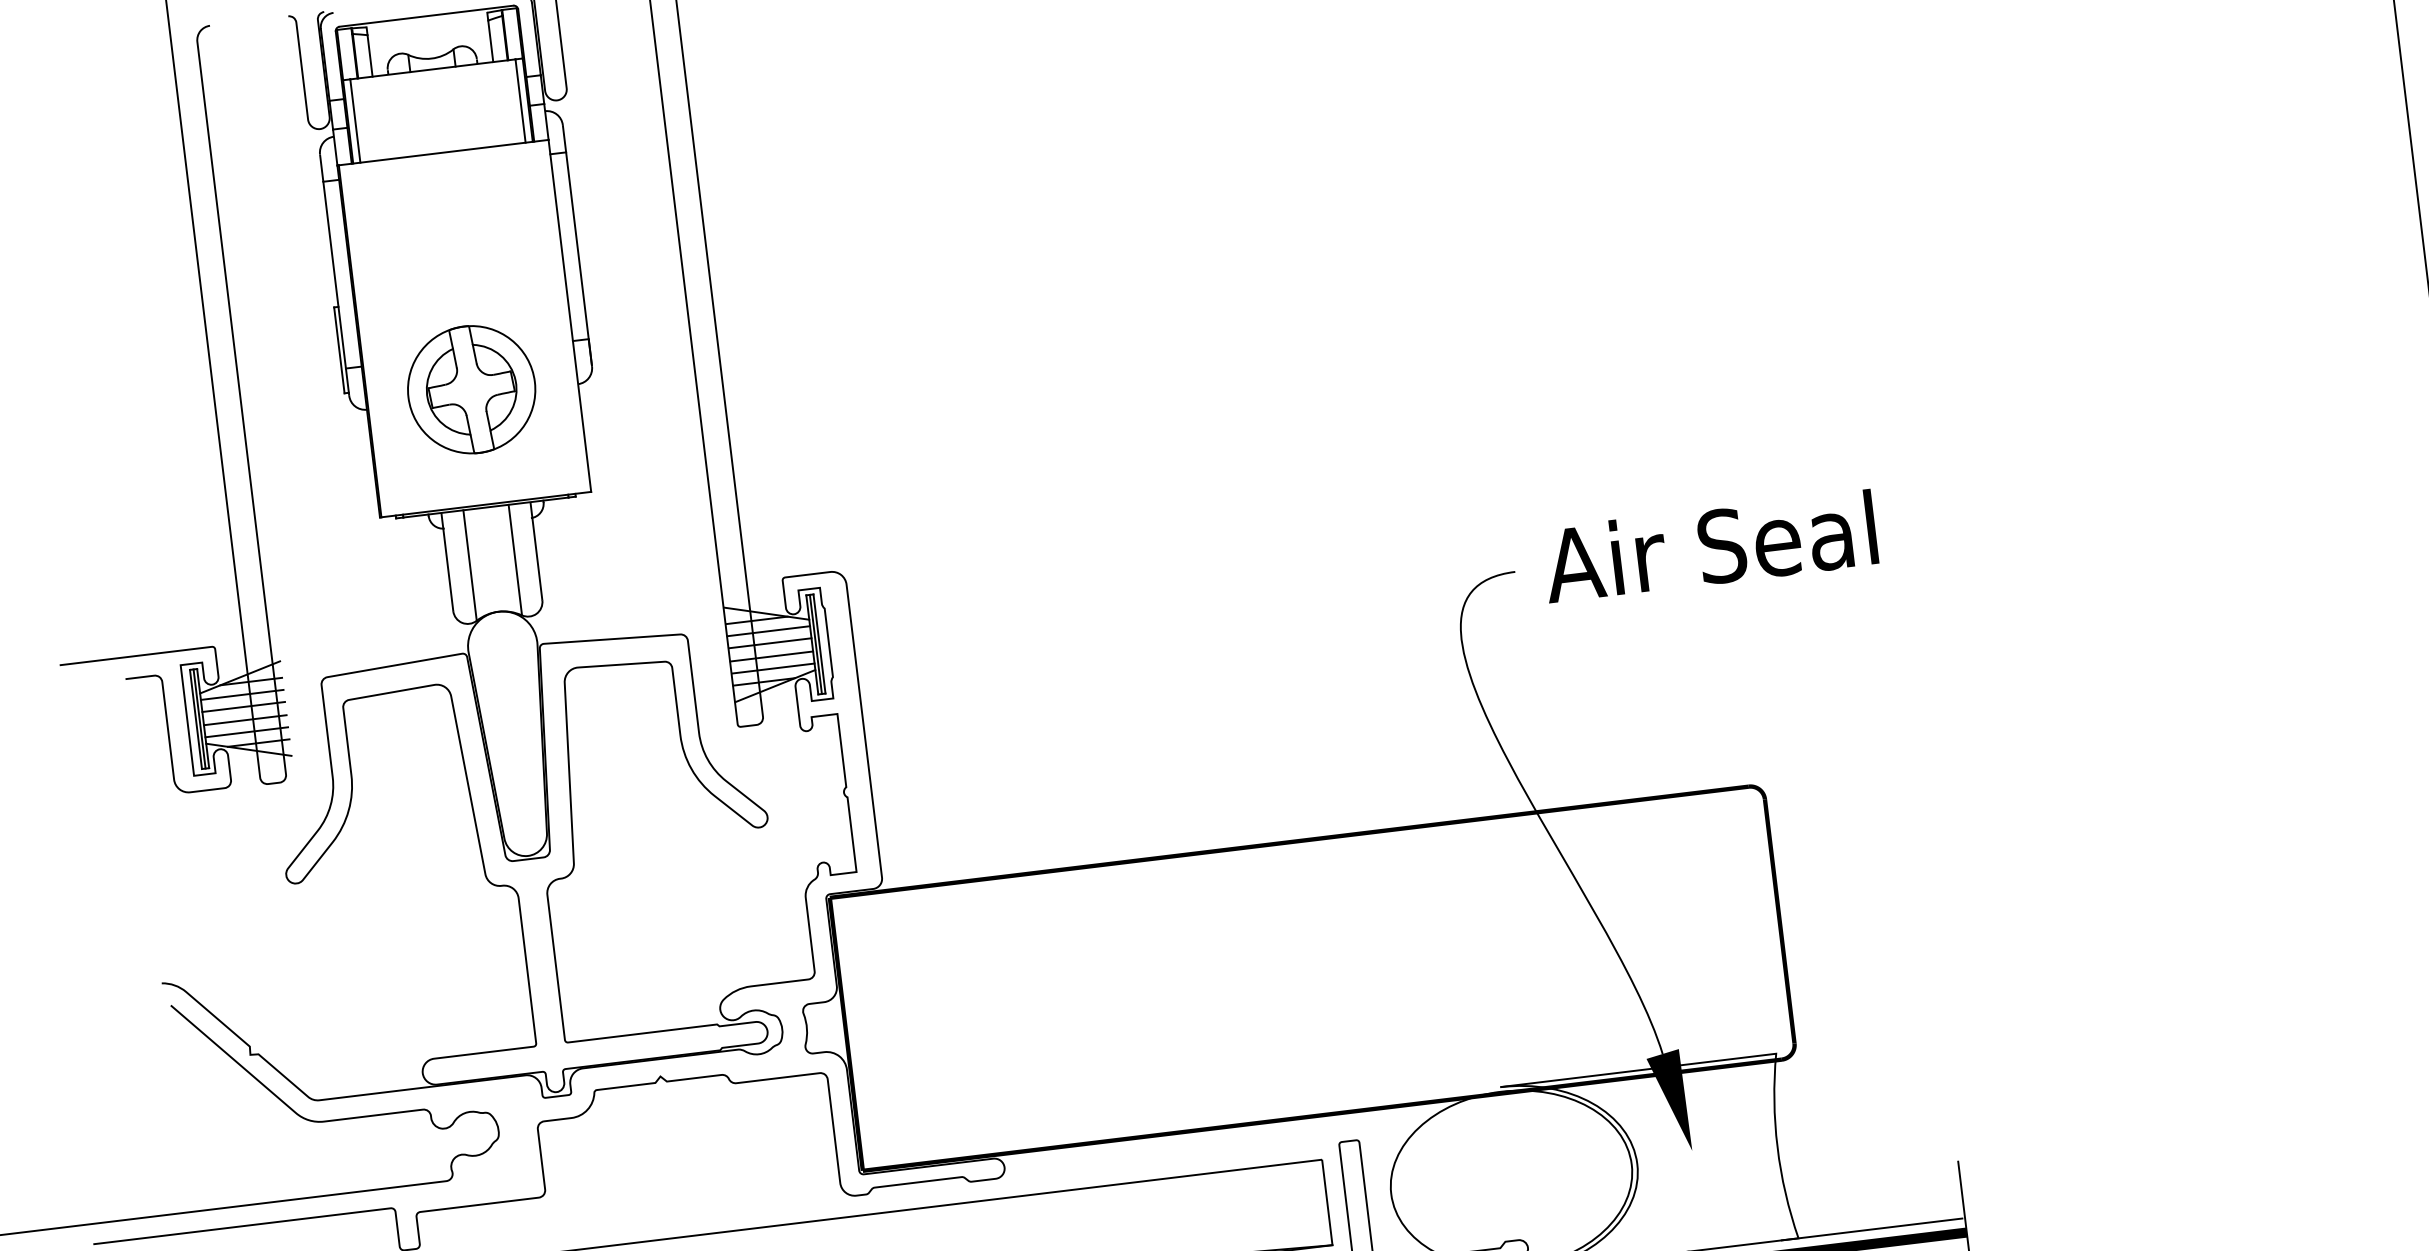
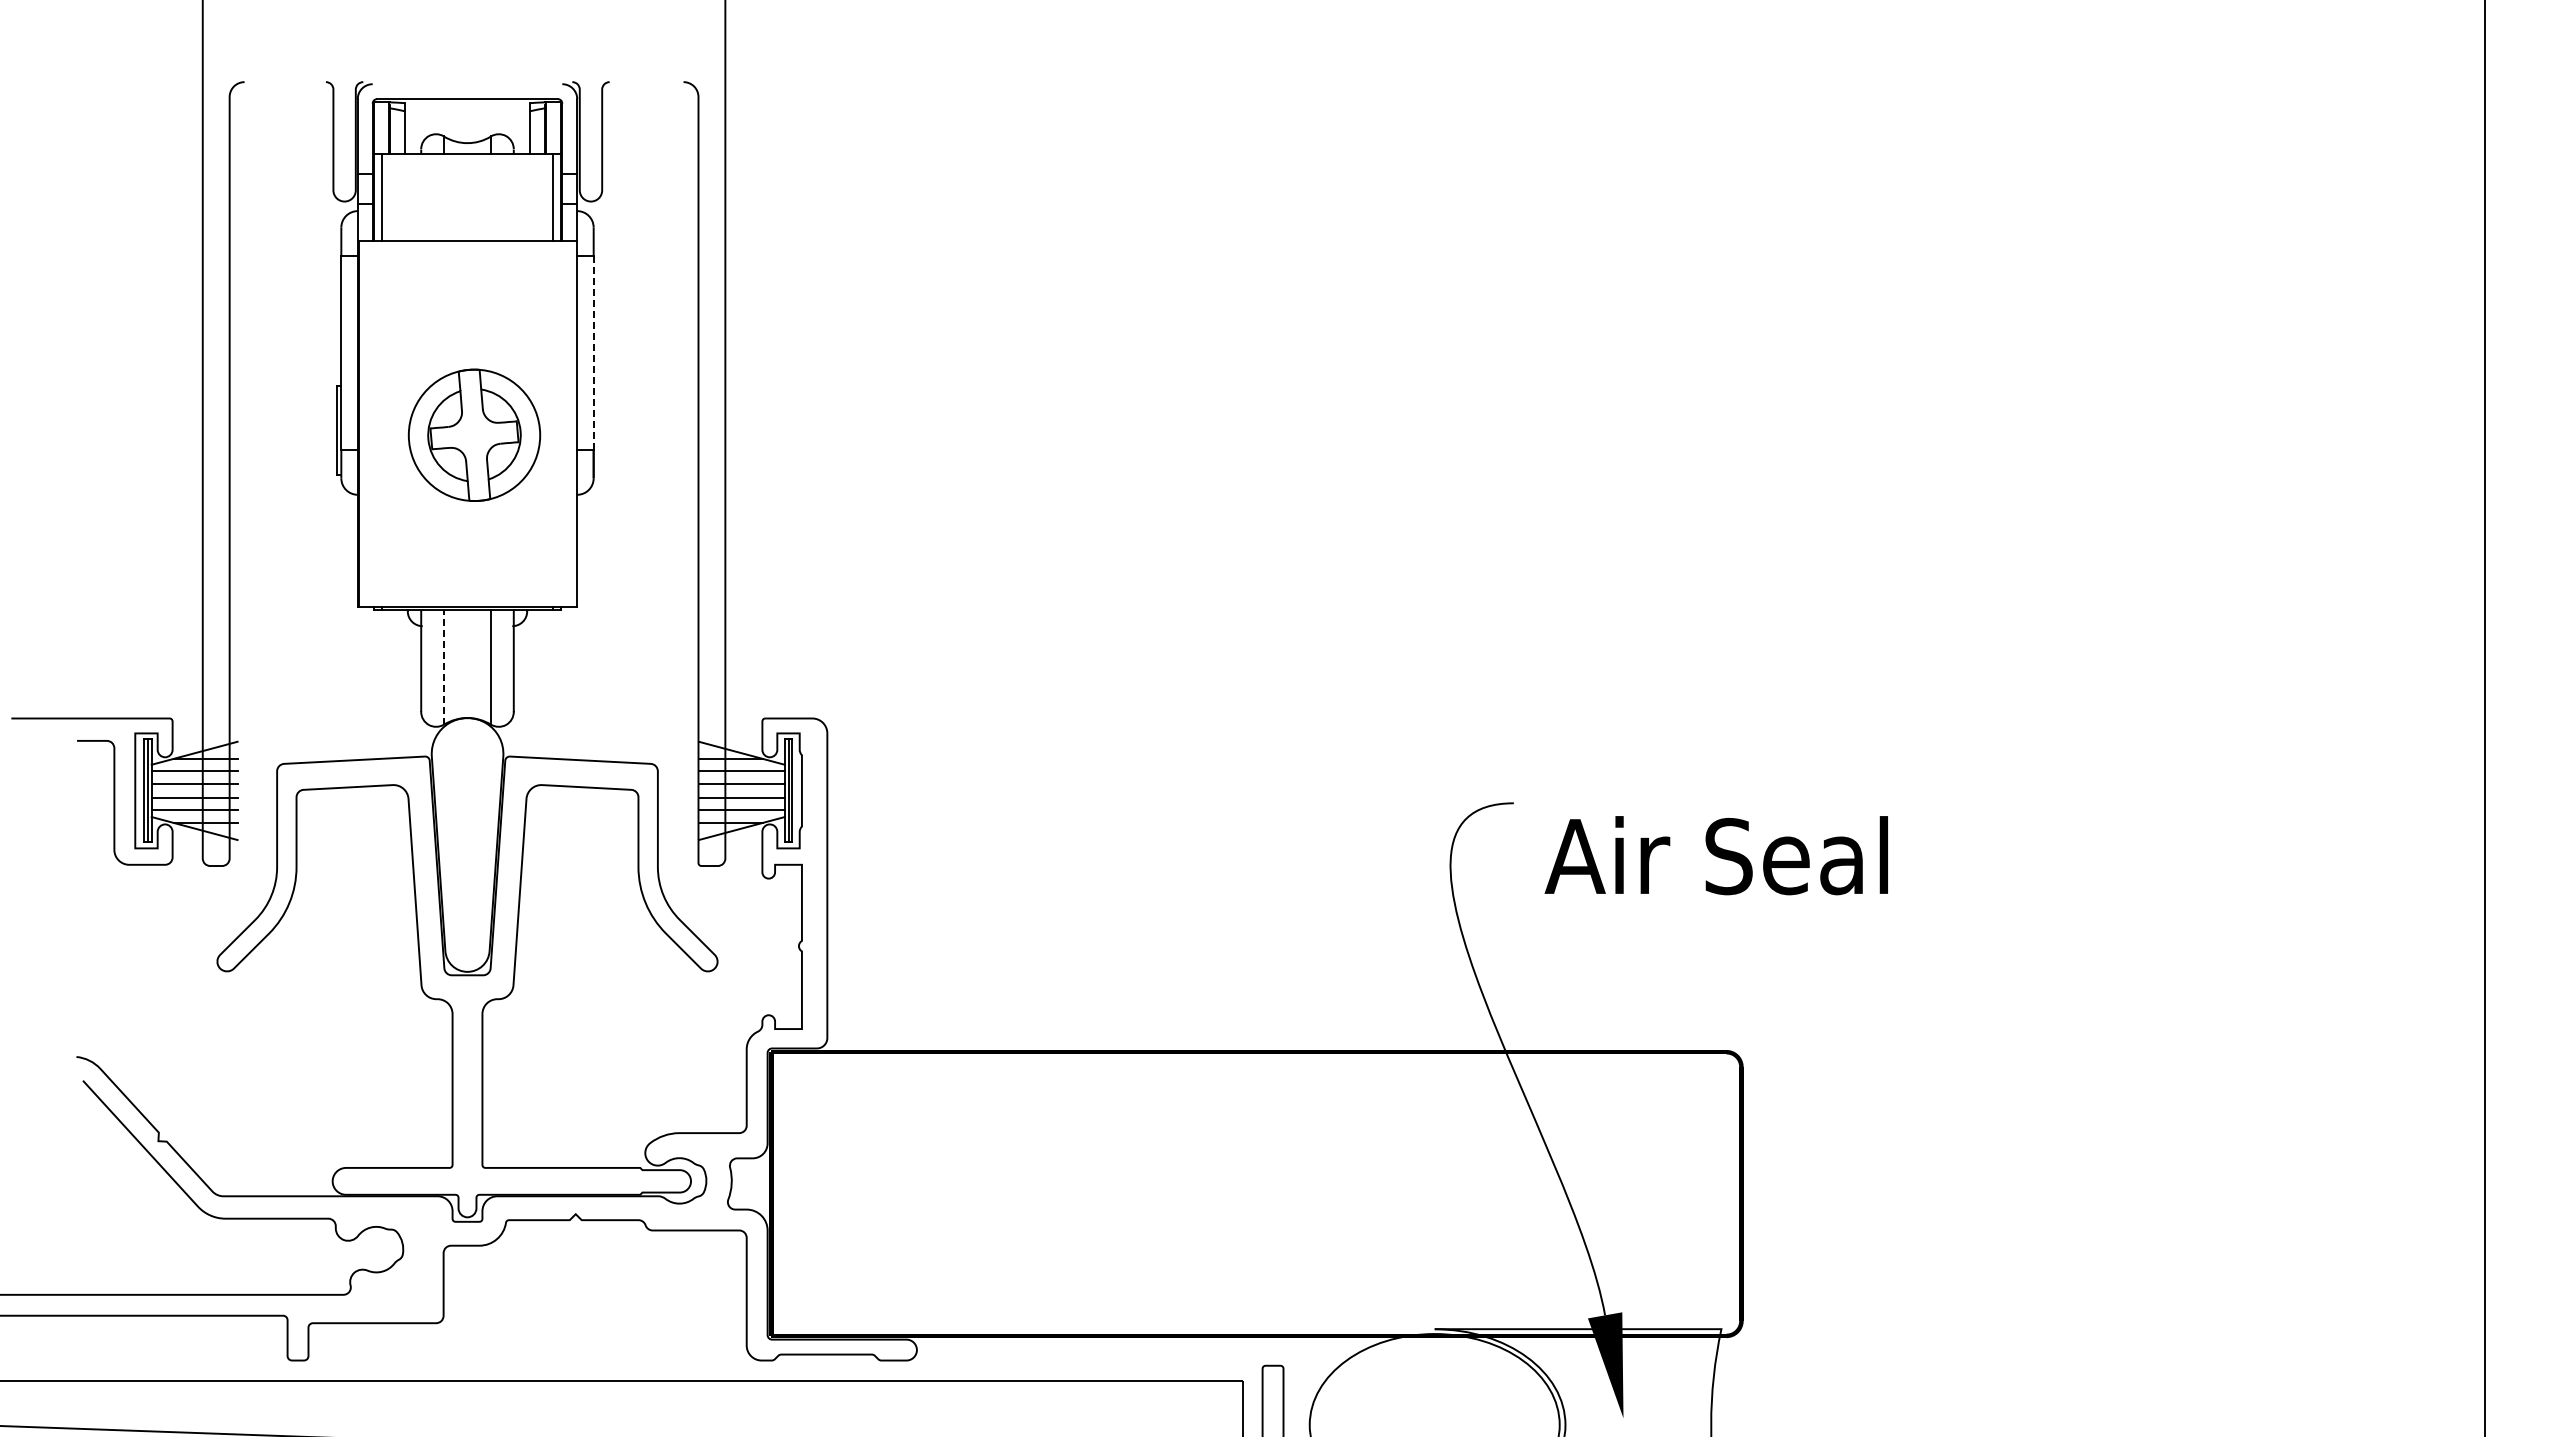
line: (577, 245) -> (593, 352), solid -> dashed
part: (471, 388) -> (474, 434), moved
text: (1709, 546) -> (1715, 855), moved
line: (470, 564) -> (444, 666), solid -> dashed

